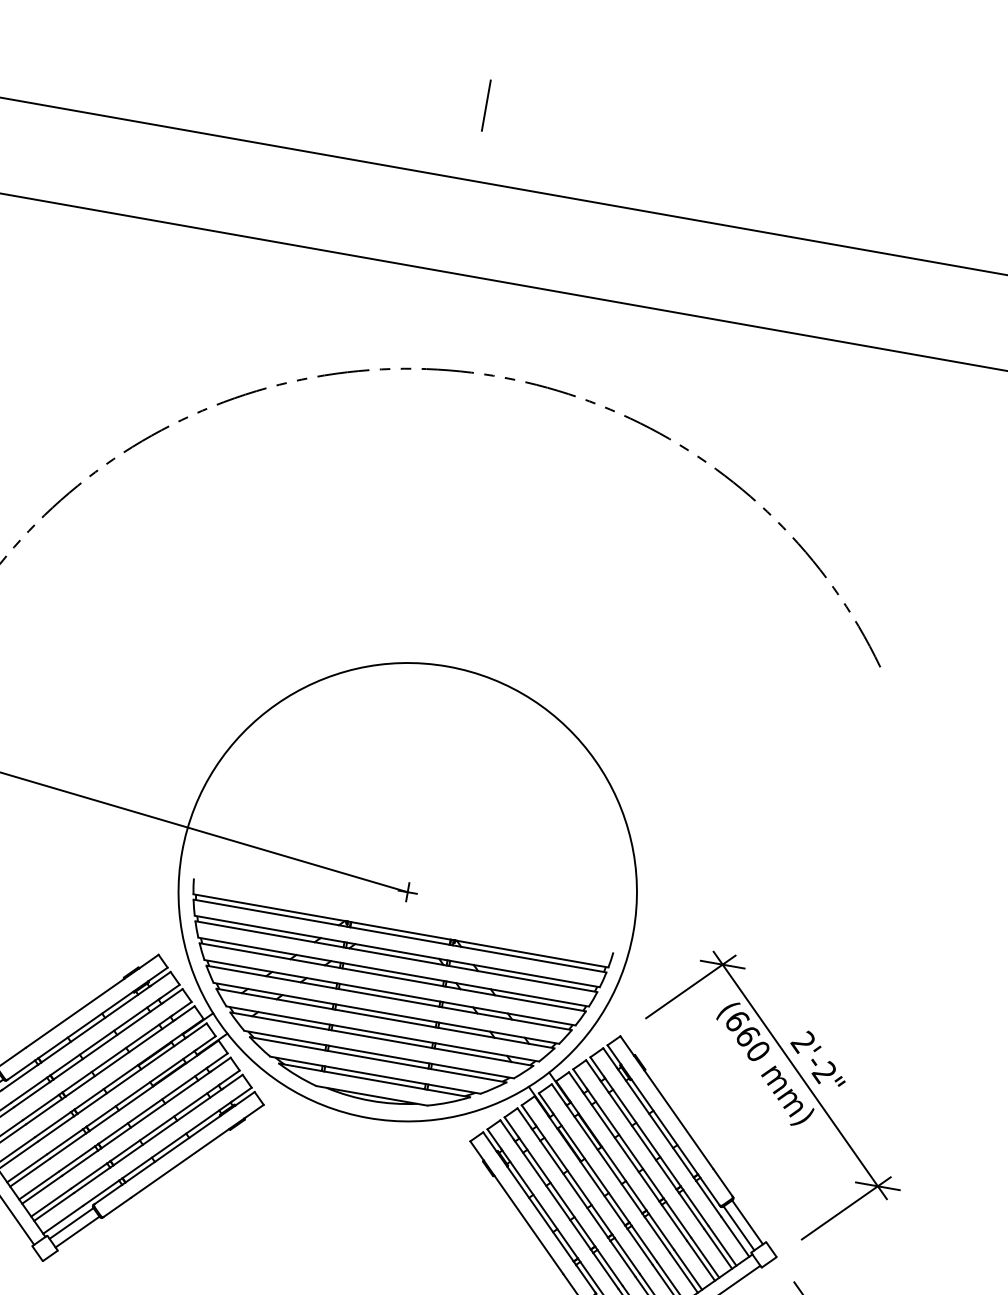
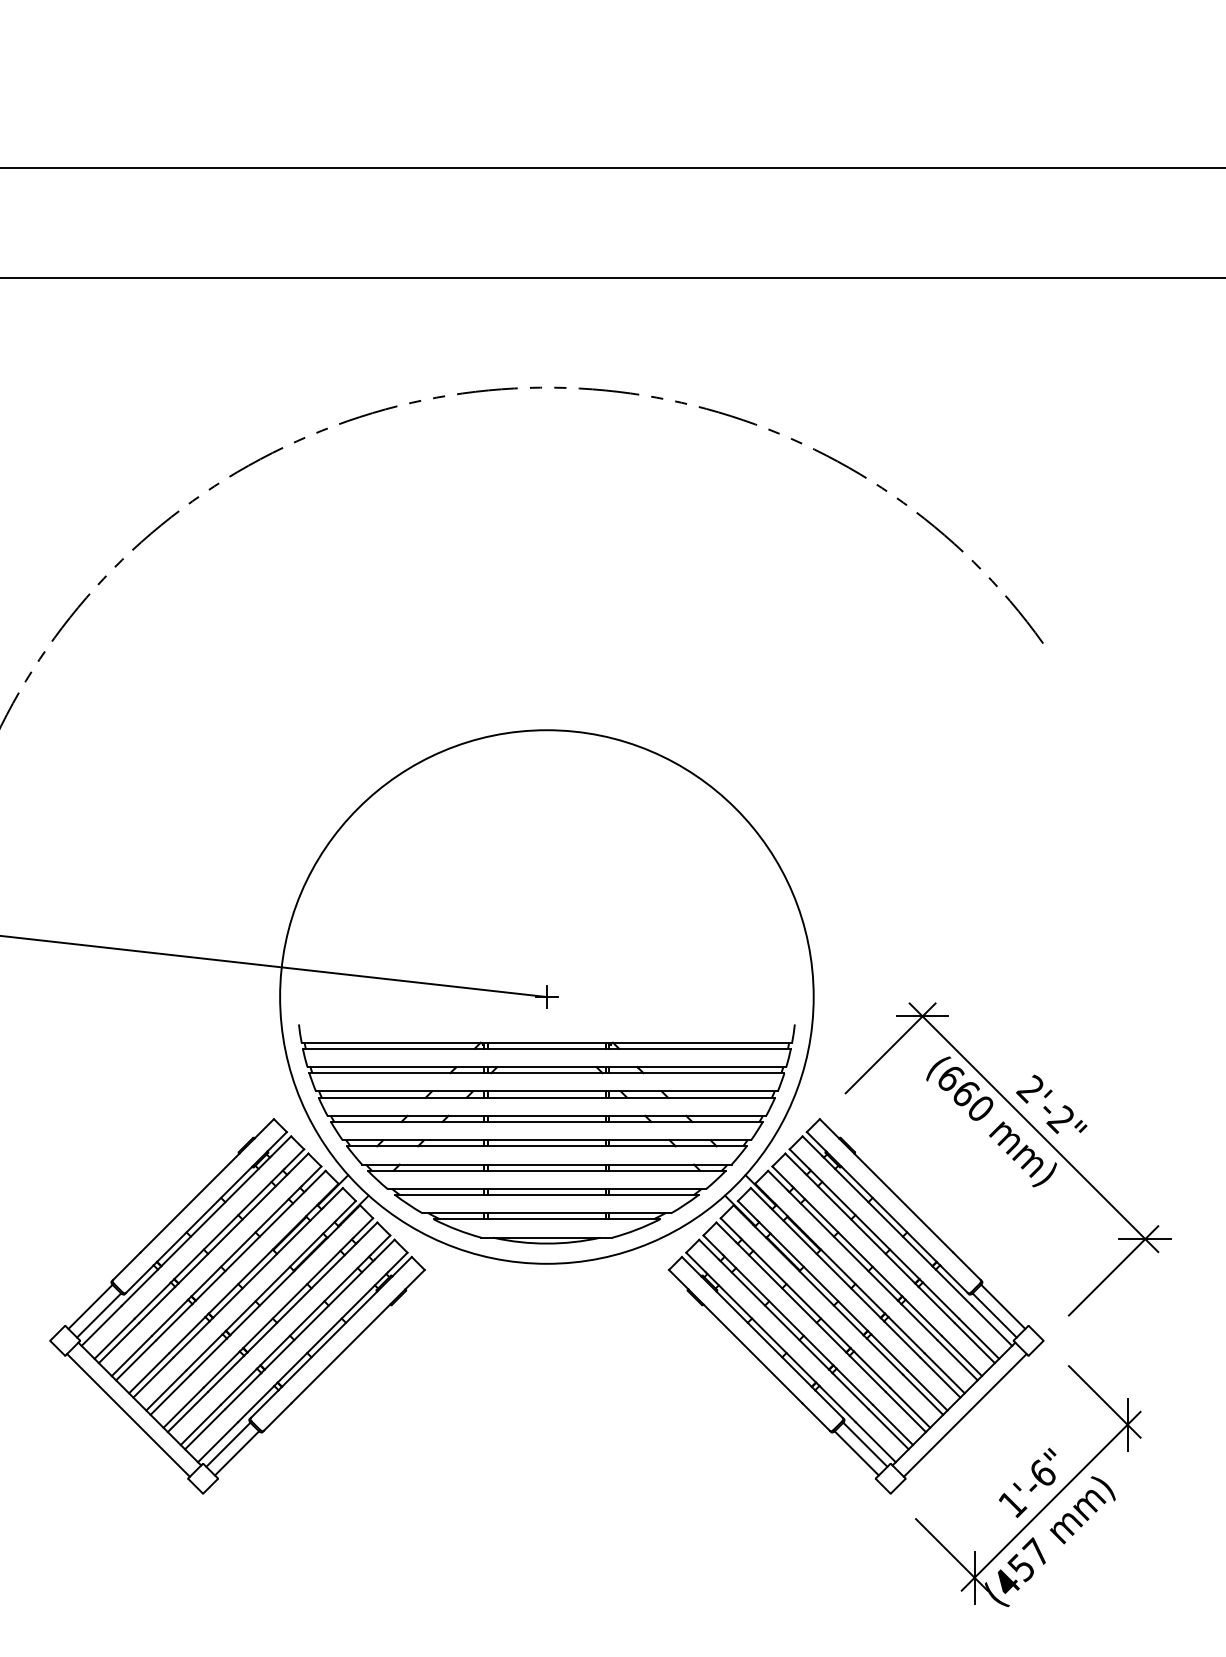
line: (485, 105) -> (477, 79), removed

